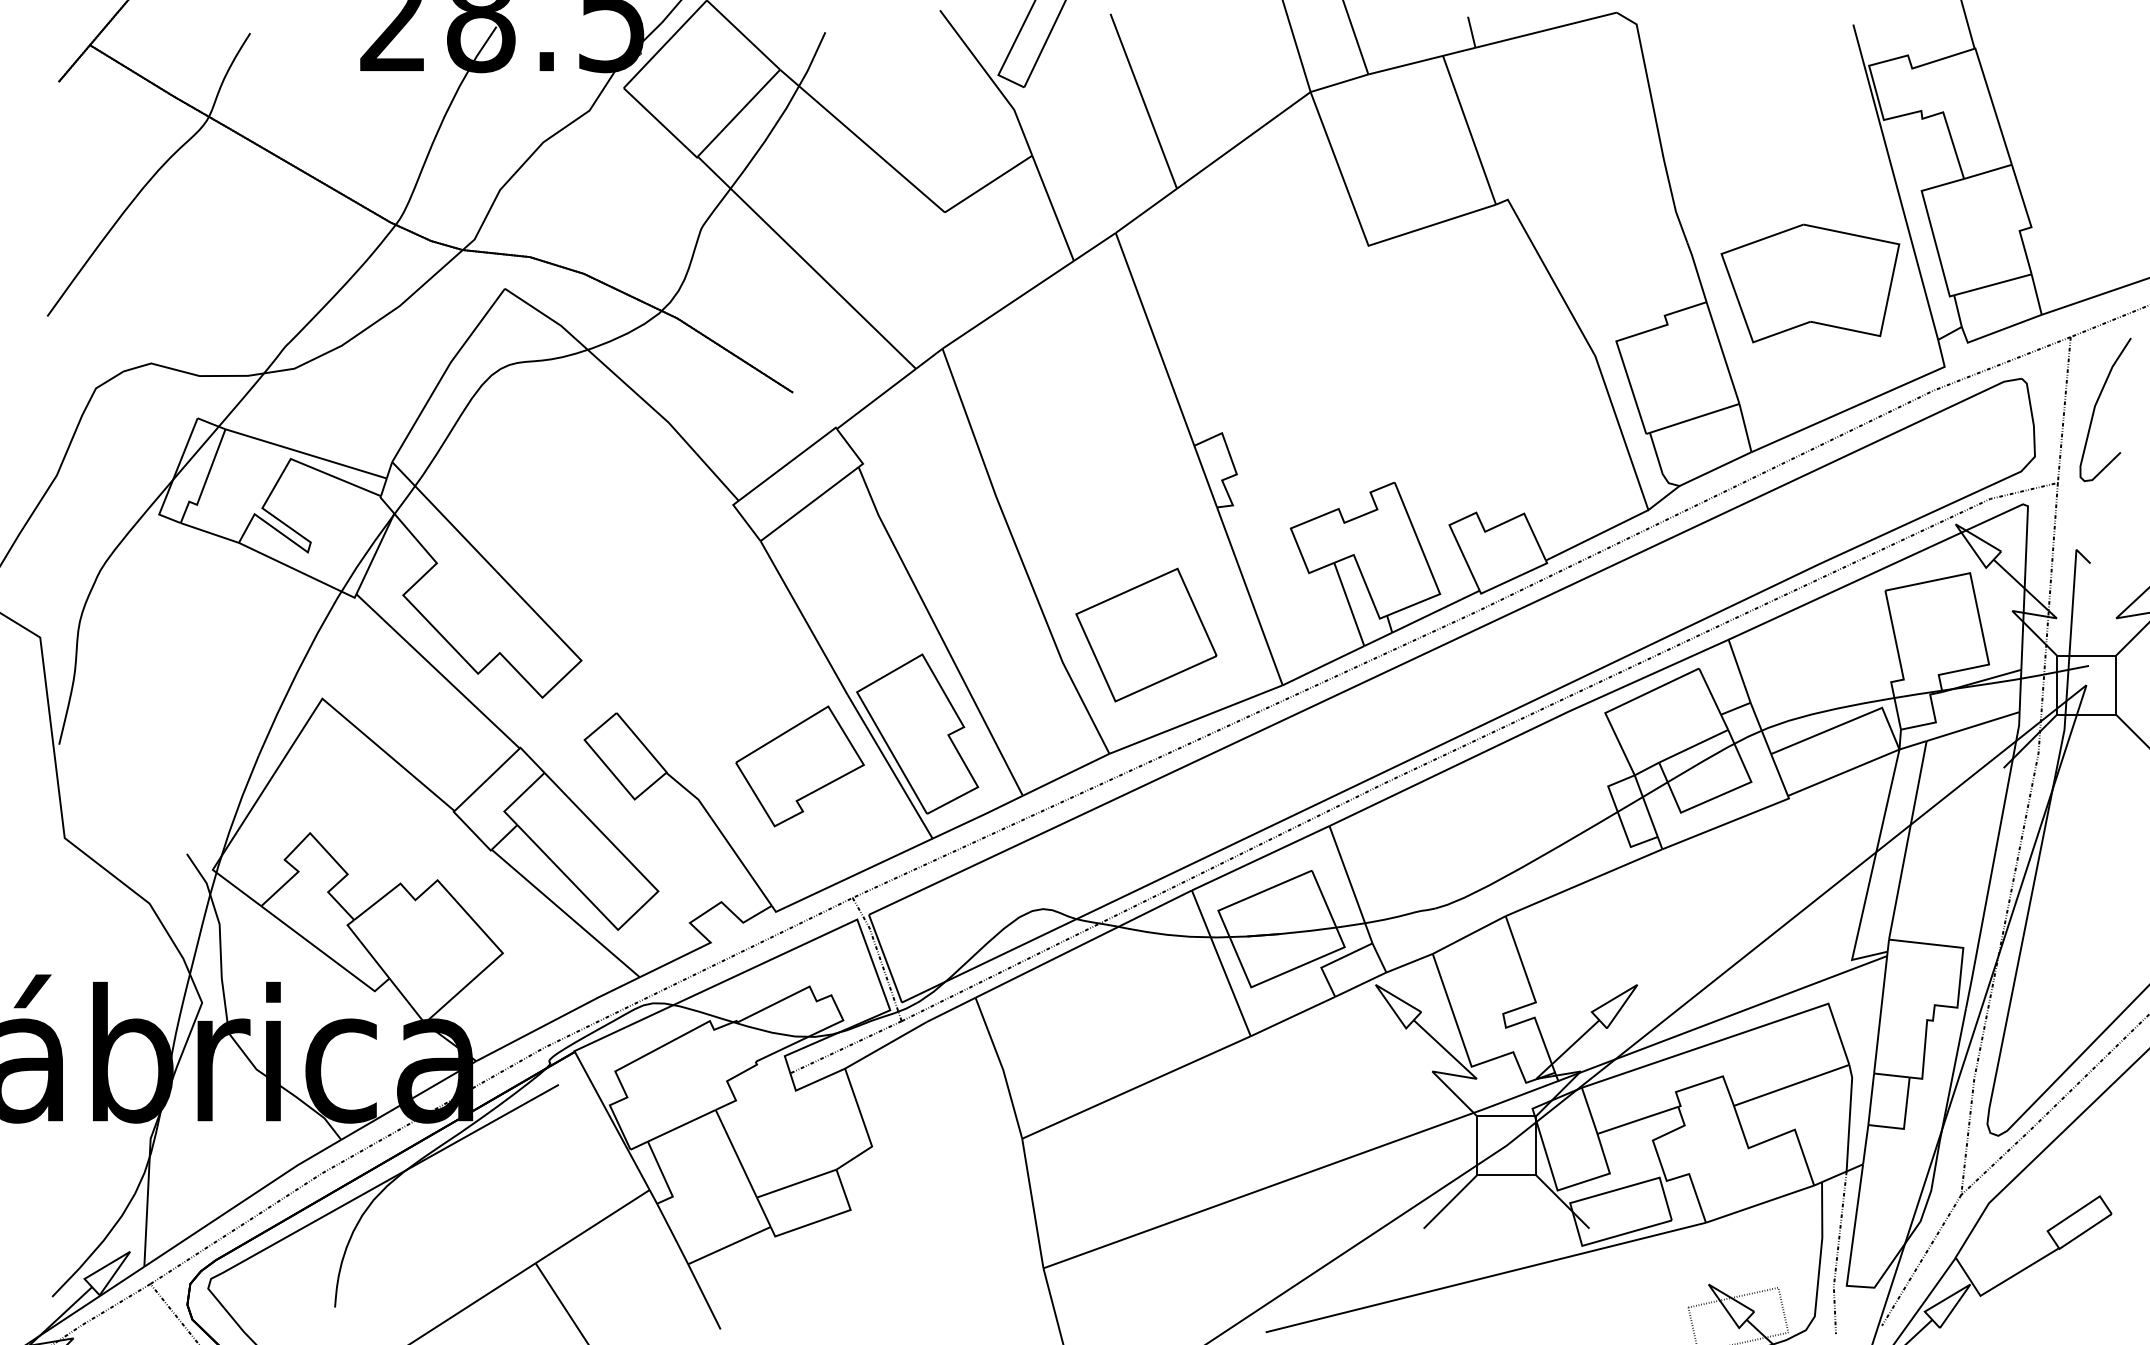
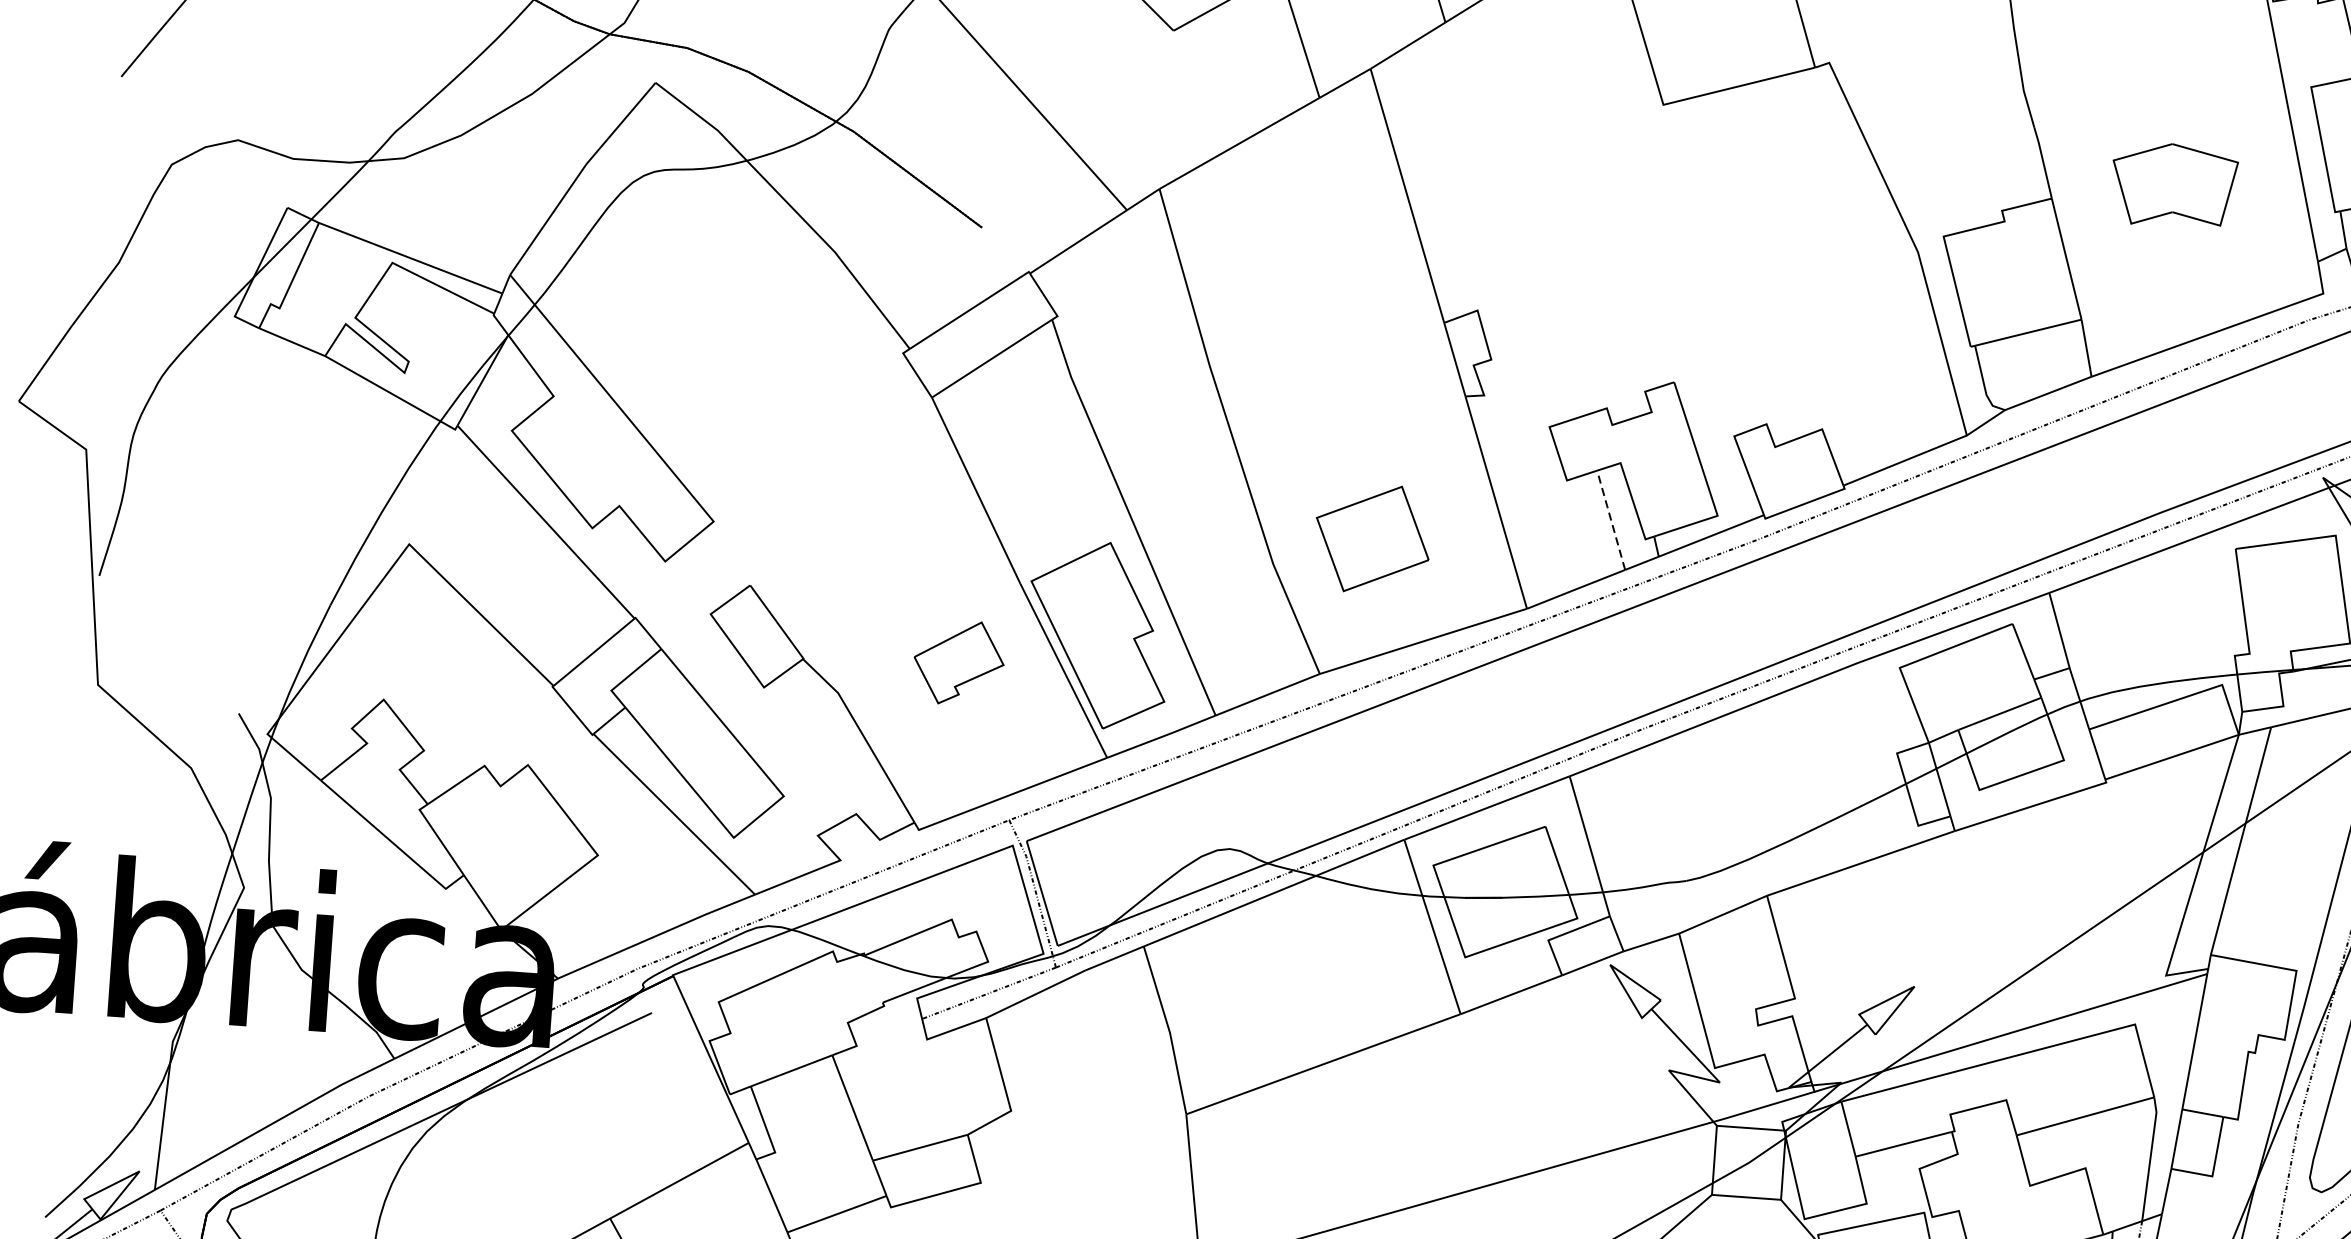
part: (1810, 283) -> (2174, 185), size x0.6
line: (1348, 603) -> (1610, 519), solid -> dashed
part: (1146, 634) -> (1372, 538), size x0.7
part: (799, 766) -> (958, 662), size x0.6

